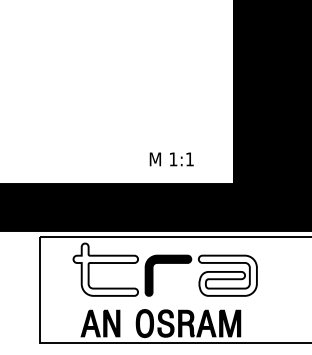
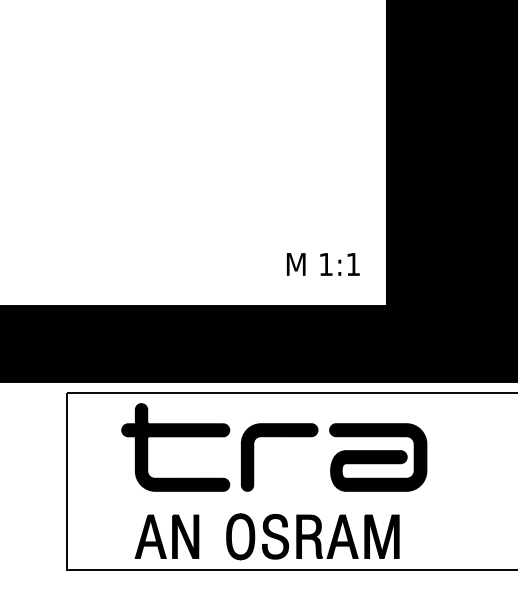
text: (171, 159) -> (322, 264), moved
fill: (105, 269) -> (175, 447), added
fill: (227, 275) -> (377, 457), added

